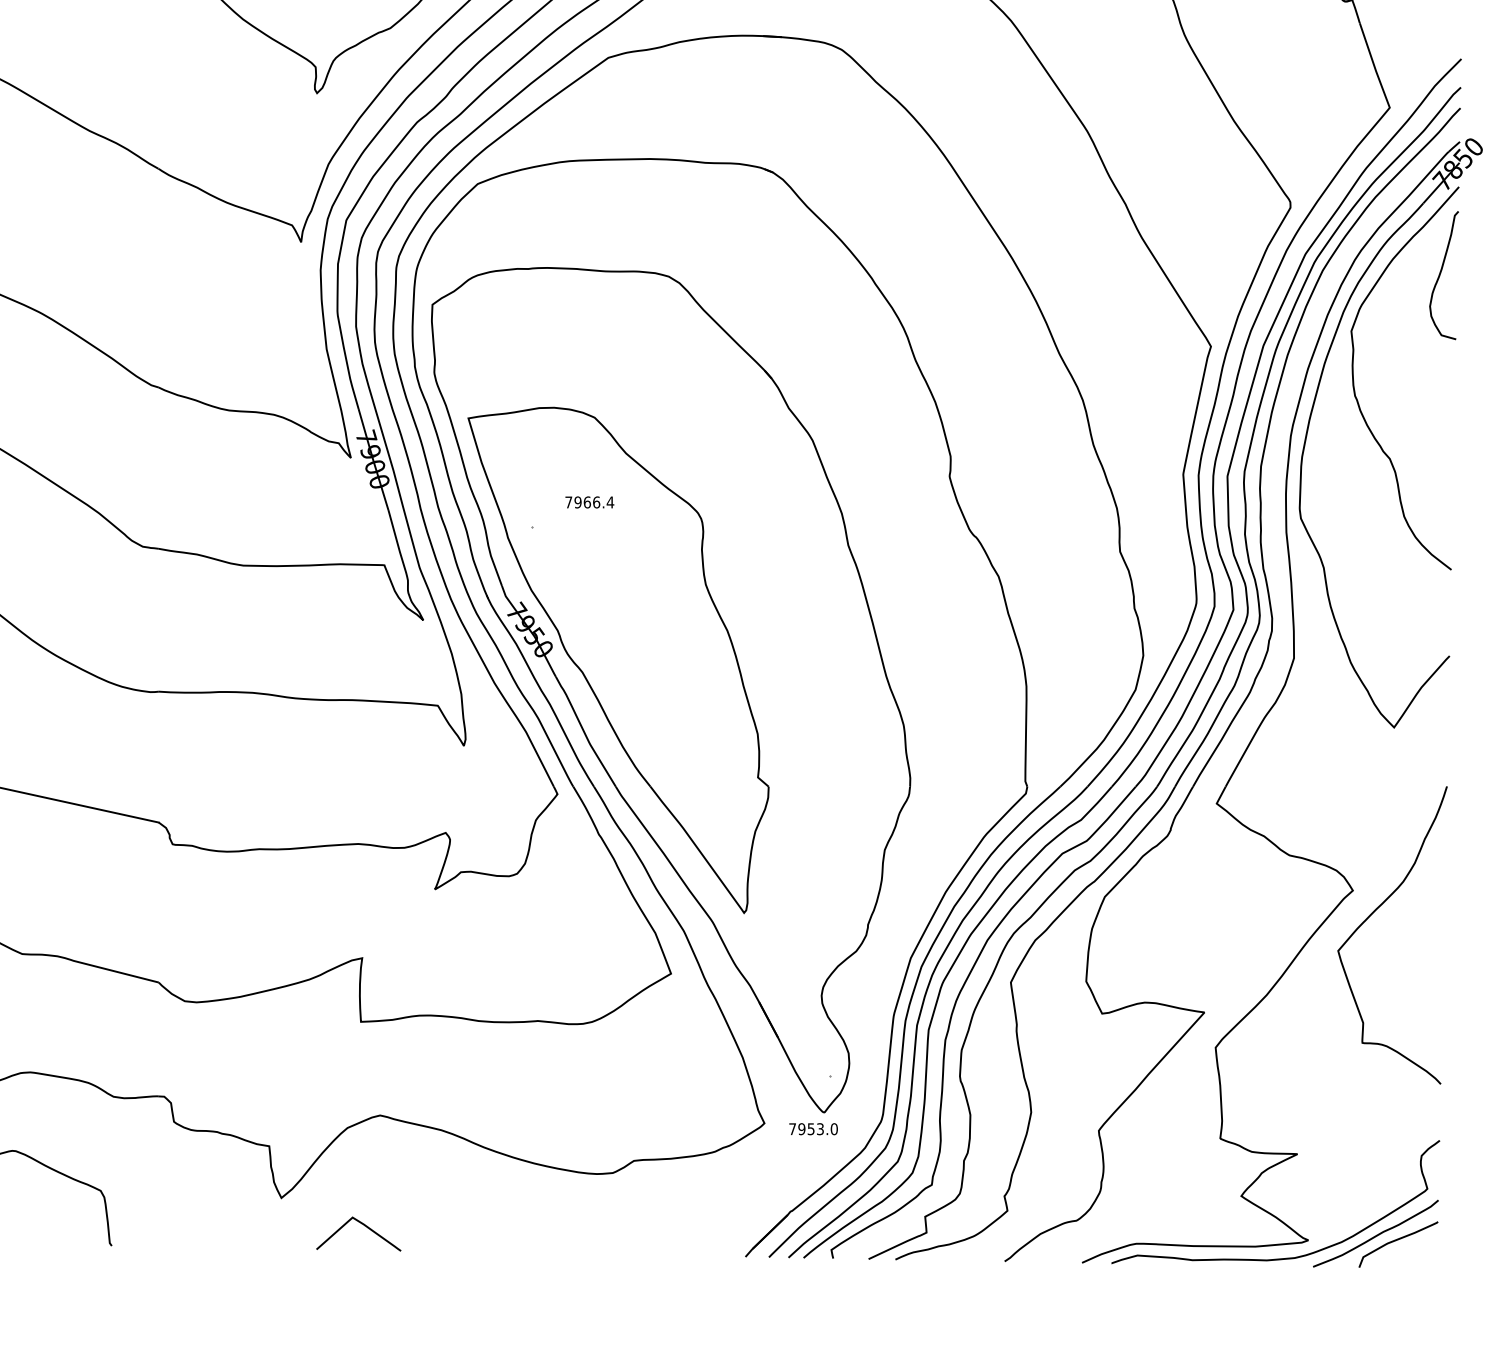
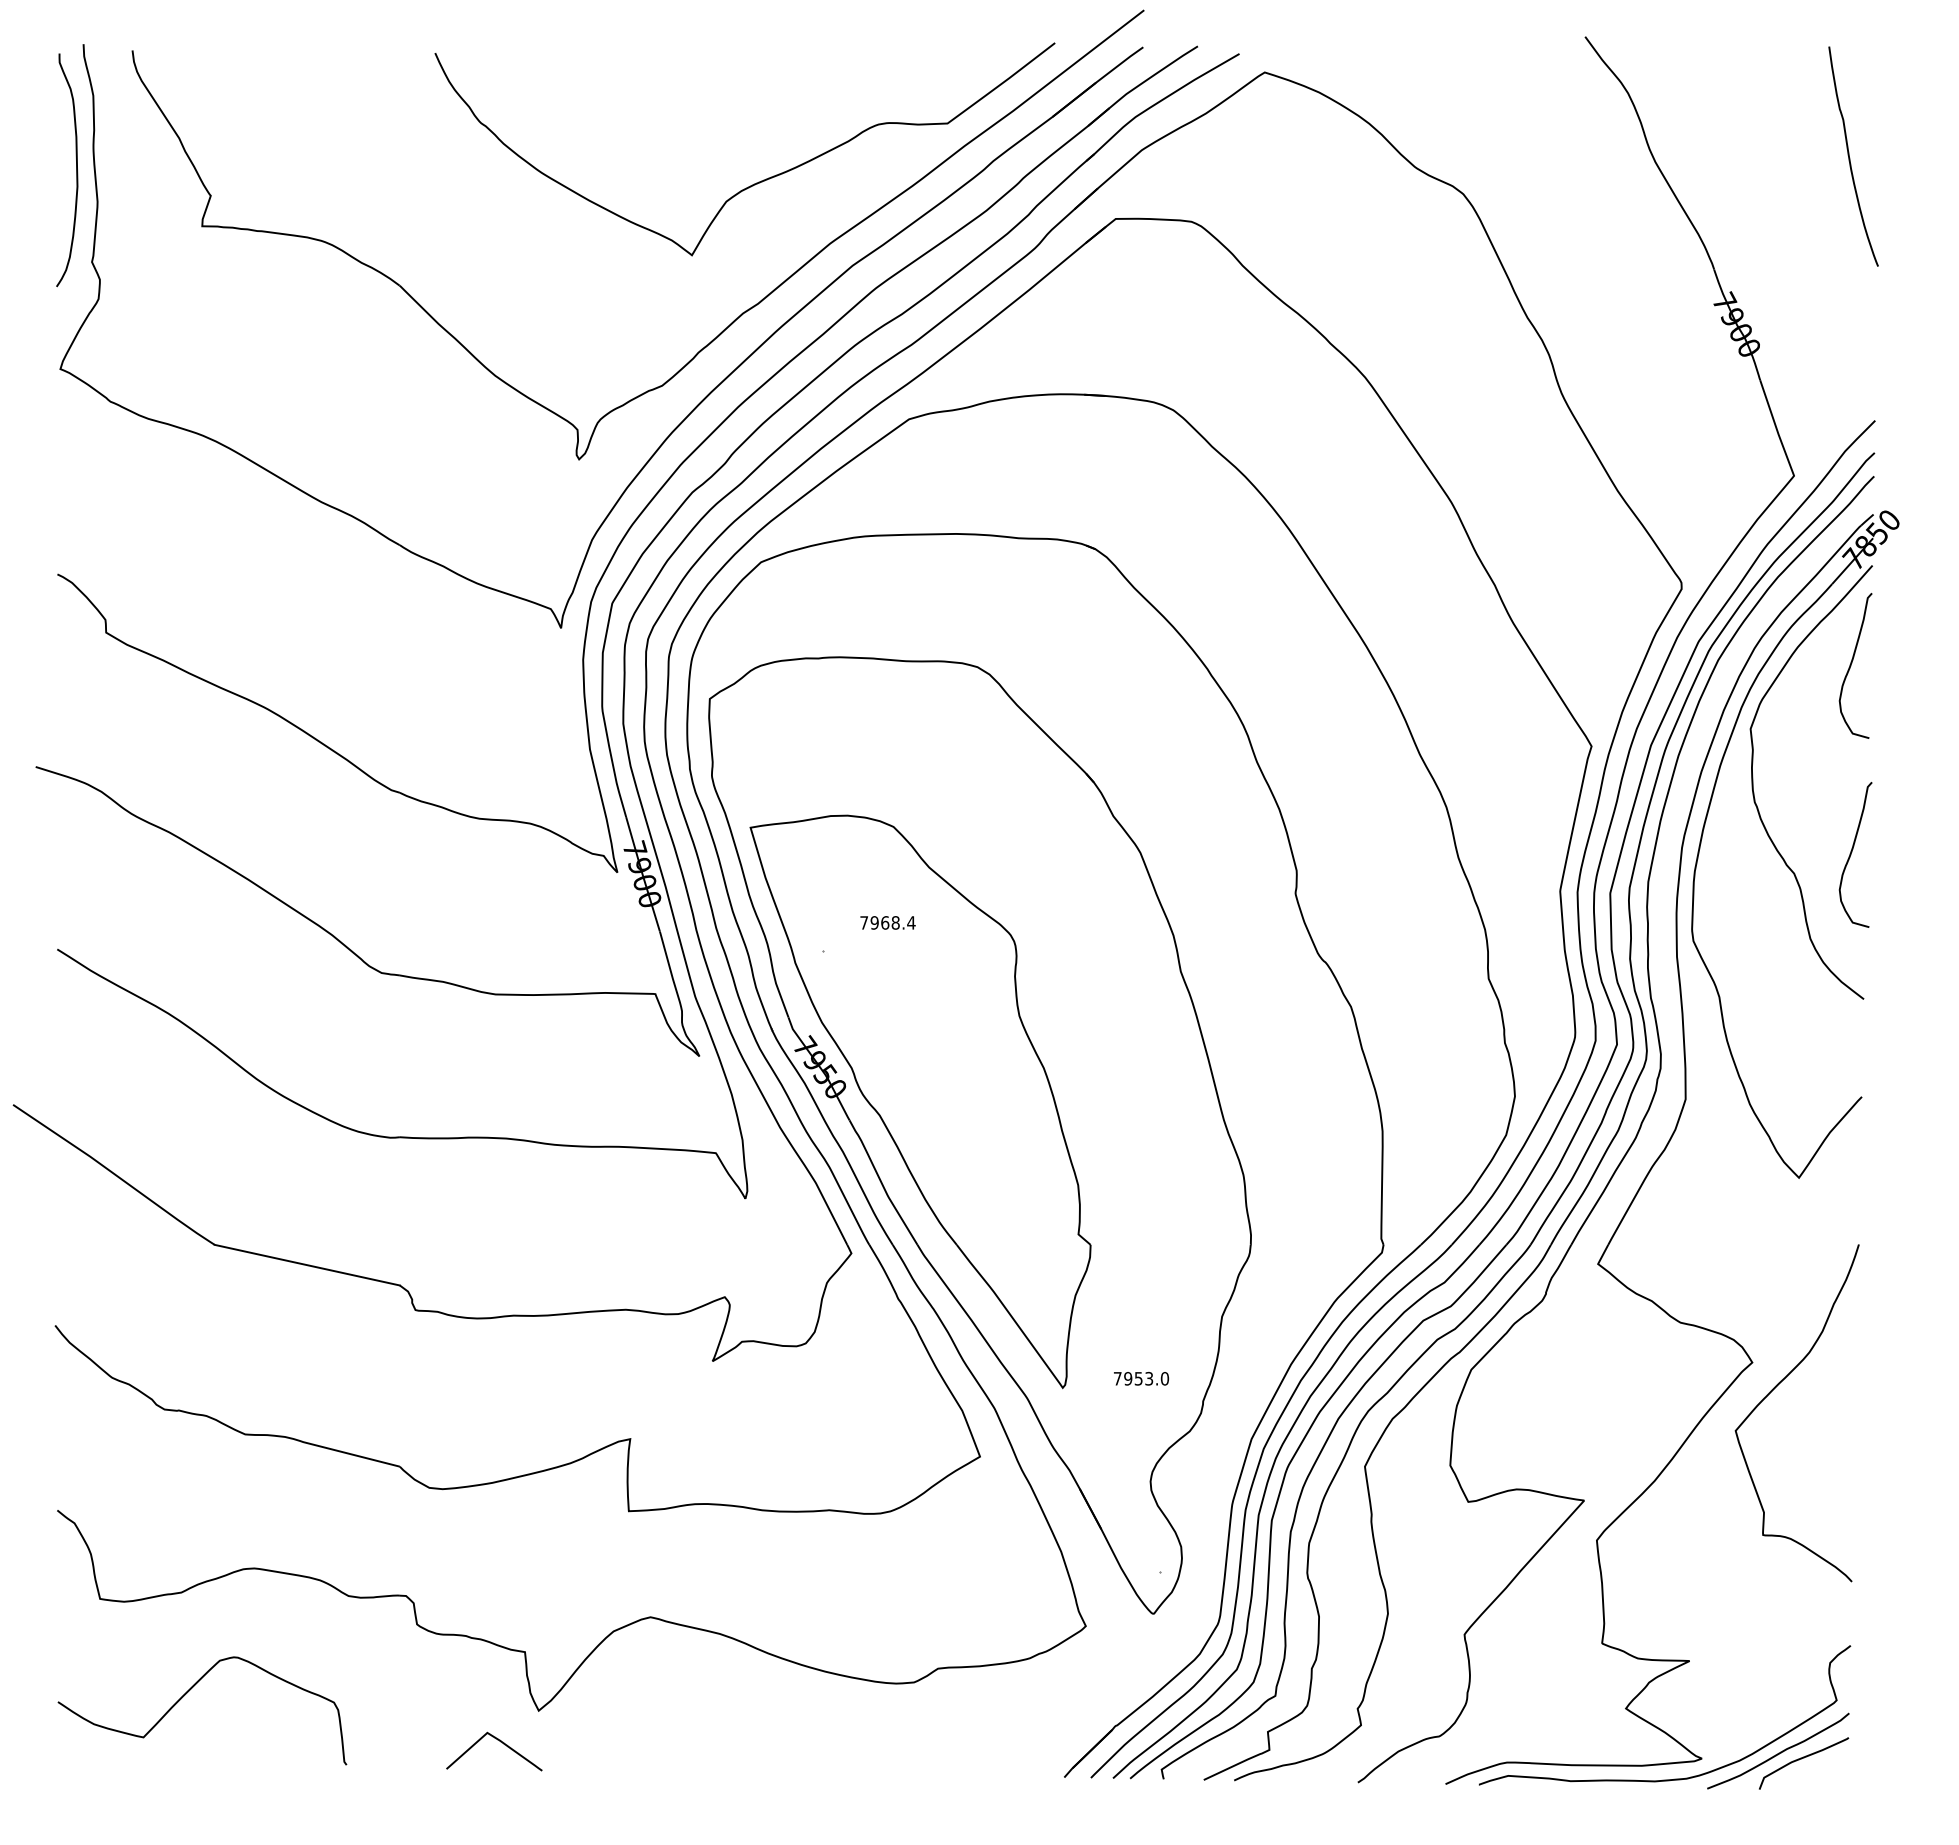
curve: (1441, 440) -> (1852, 852), added
text: (596, 502) -> (895, 922), 7966.4 -> 7968.4
text: (813, 1128) -> (1141, 1378), moved
curve: (364, 1226) -> (500, 1742), moved

